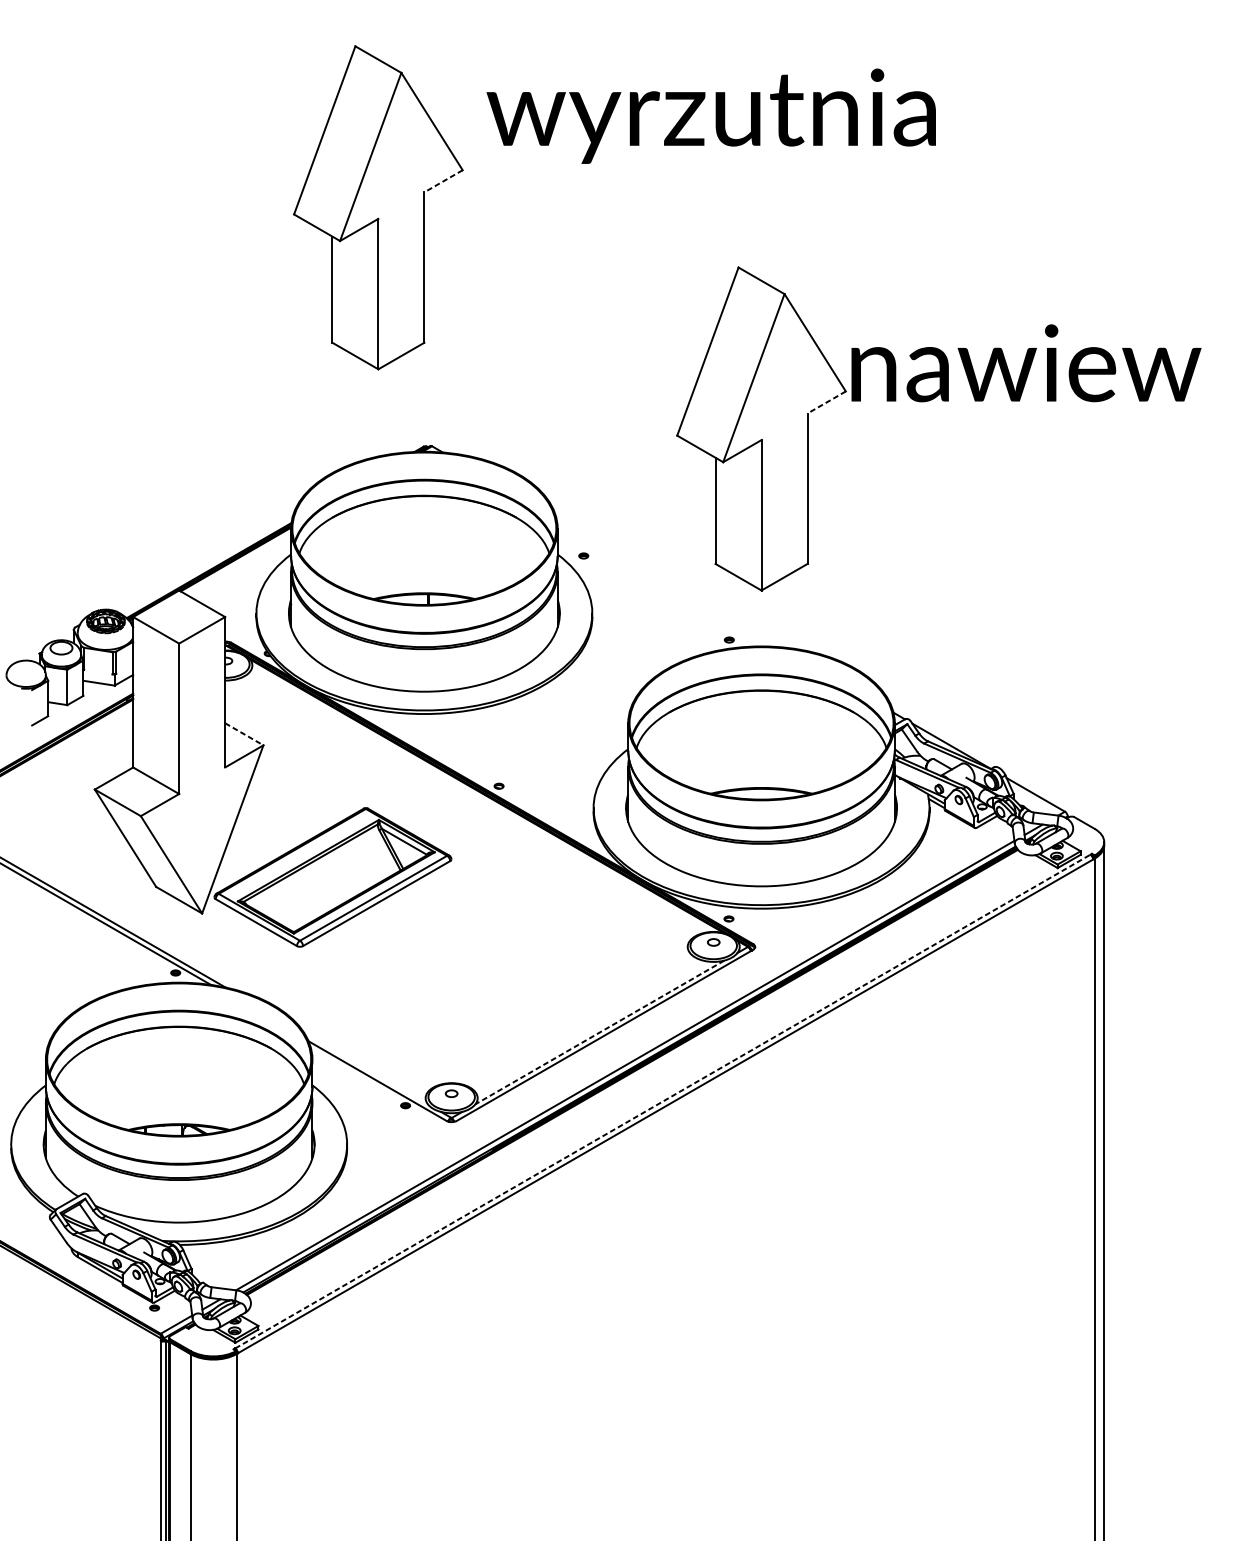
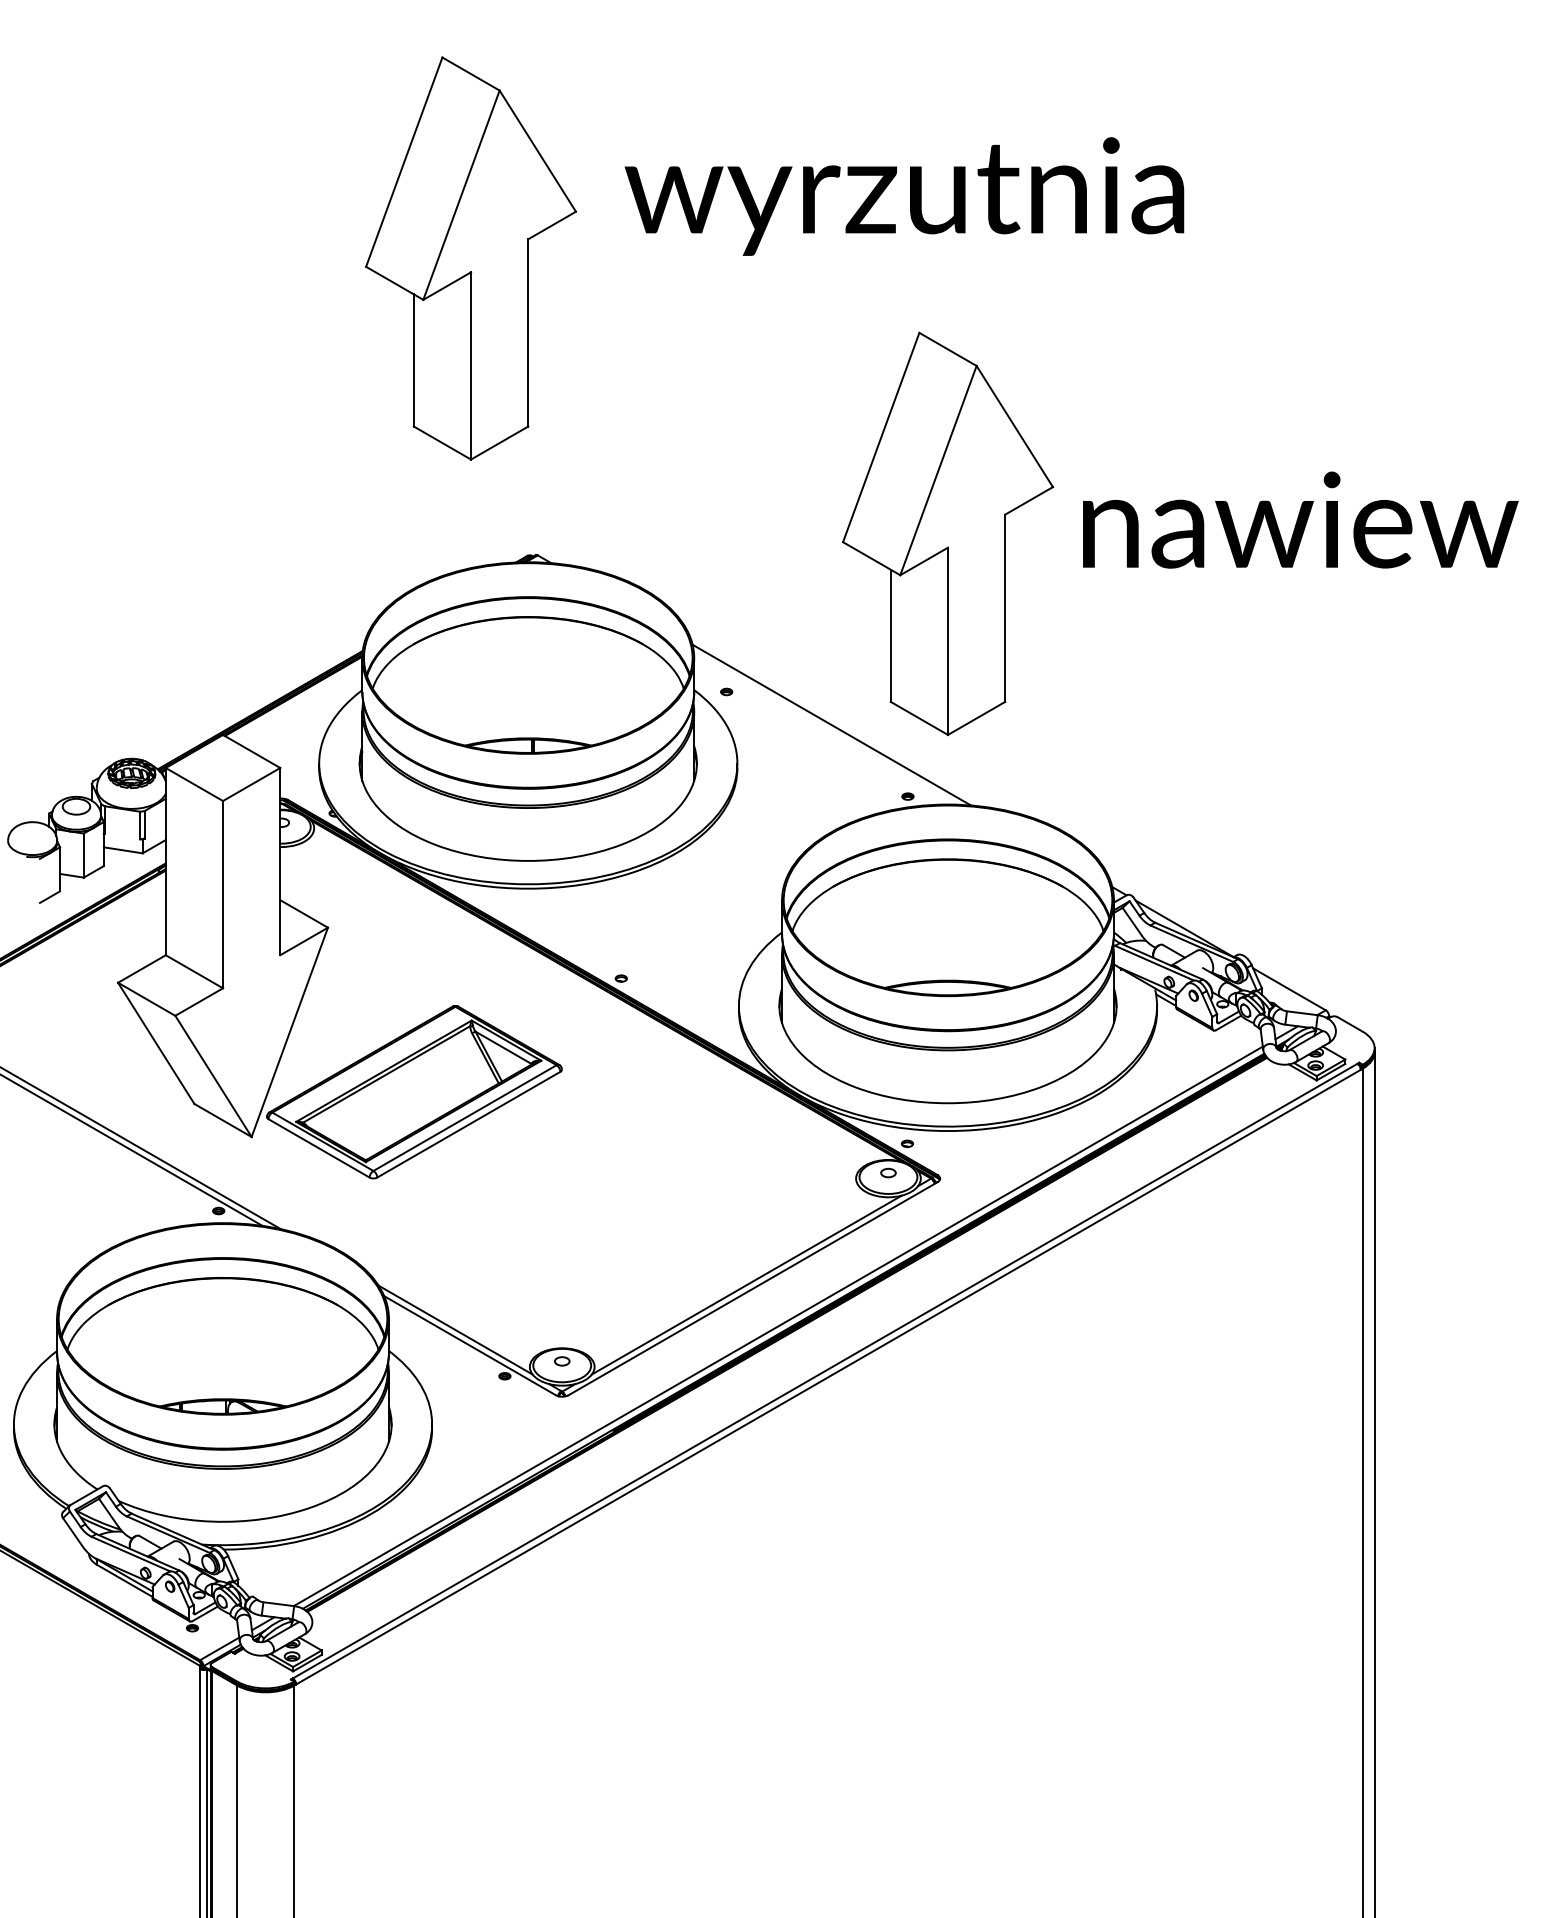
text: (711, 116) -> (904, 196), moved
line: (443, 181) -> (552, 225), dashed -> solid
text: (1026, 362) -> (1300, 519), moved
line: (827, 402) -> (1029, 500), dashed -> solid
line: (667, 582) -> (831, 724), added
line: (244, 733) -> (304, 913), dashed -> solid
line: (599, 1032) -> (746, 1285), dashed -> solid
line: (365, 1068) -> (455, 1329), added
line: (663, 1101) -> (825, 1371), dashed -> solid

